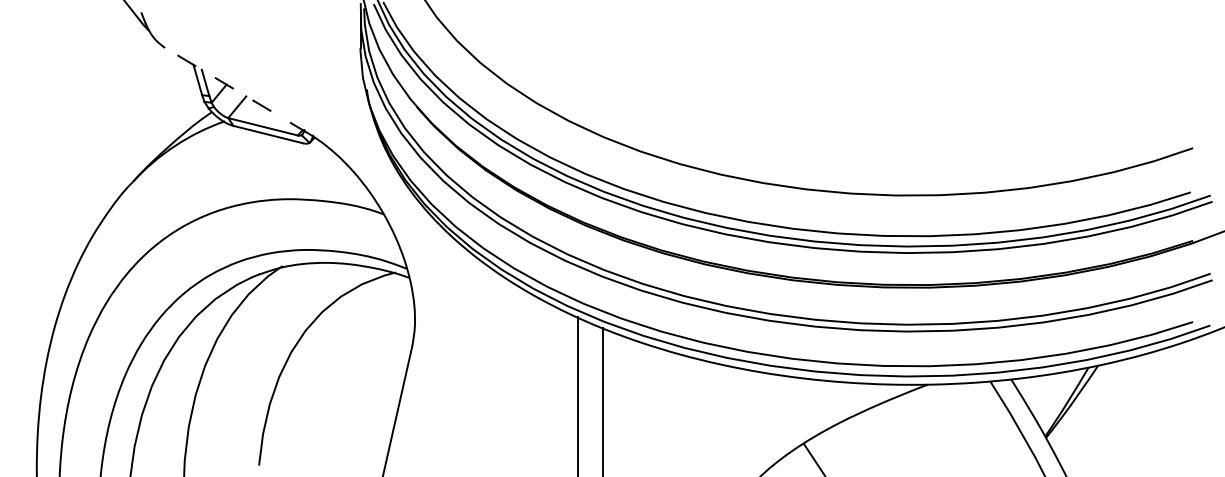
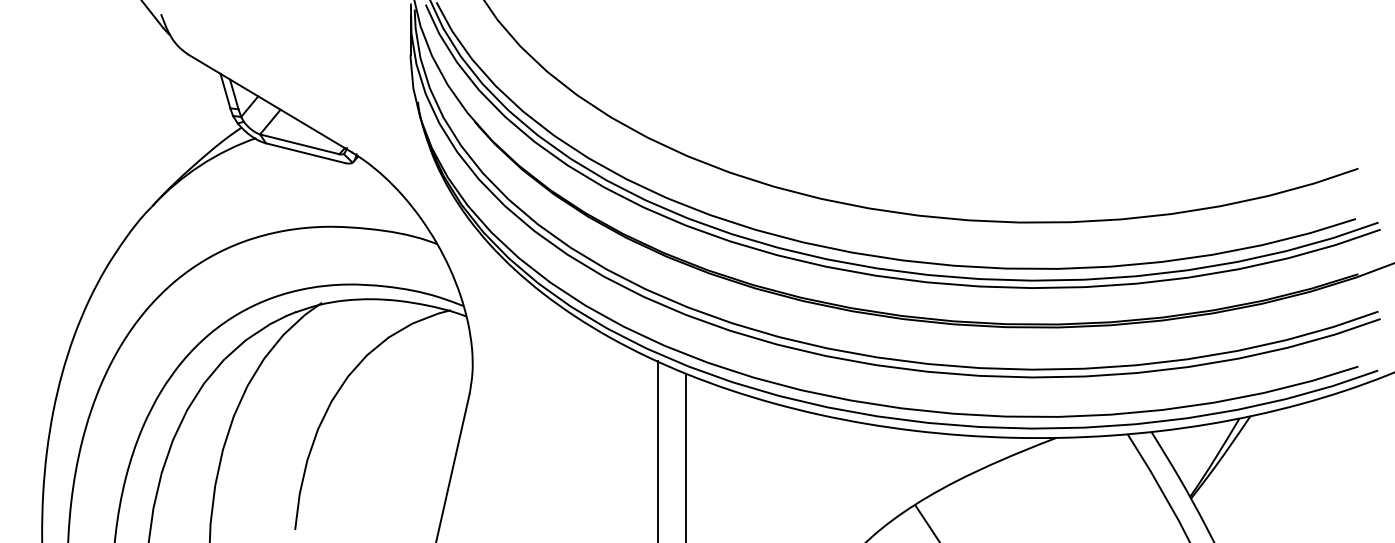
line: (236, 90) -> (269, 103), dashed -> solid

